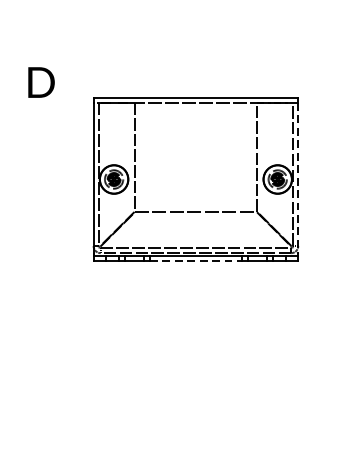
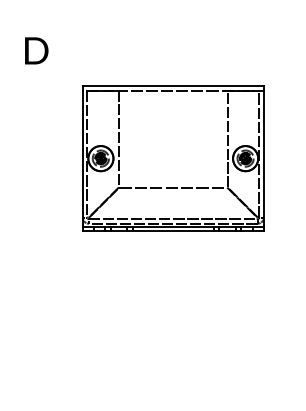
text: (41, 82) -> (36, 50), moved
line: (297, 178) -> (263, 157), dashed -> solid
line: (196, 261) -> (173, 231), dashed -> solid

